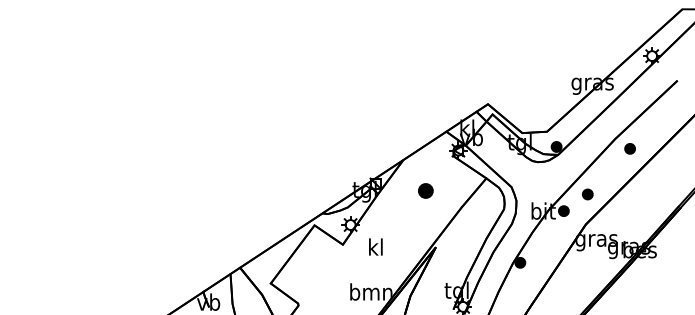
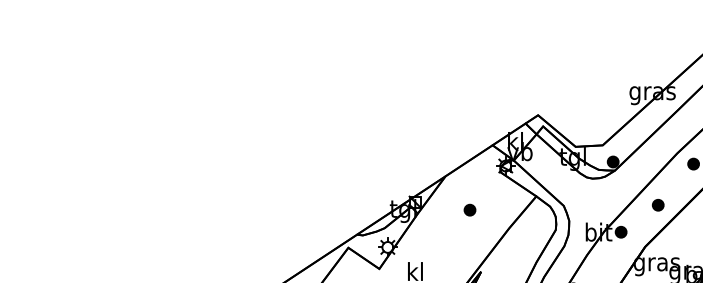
part: (425, 190) -> (469, 209), size x0.71
part: (587, 194) -> (657, 205), moved

